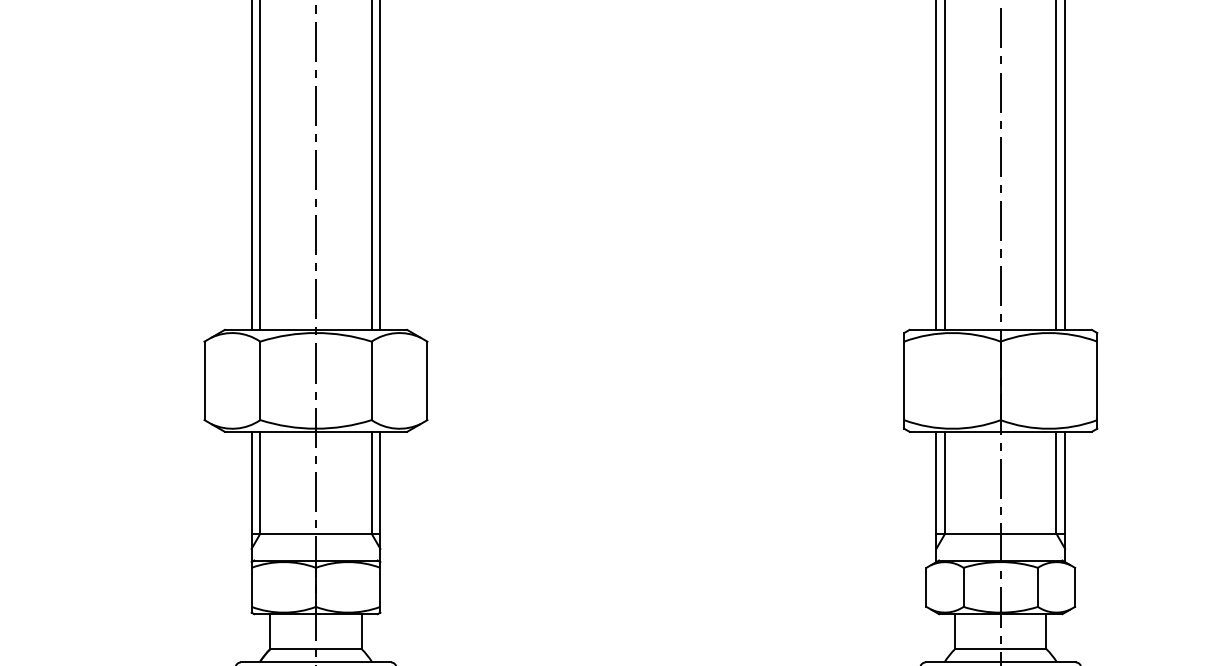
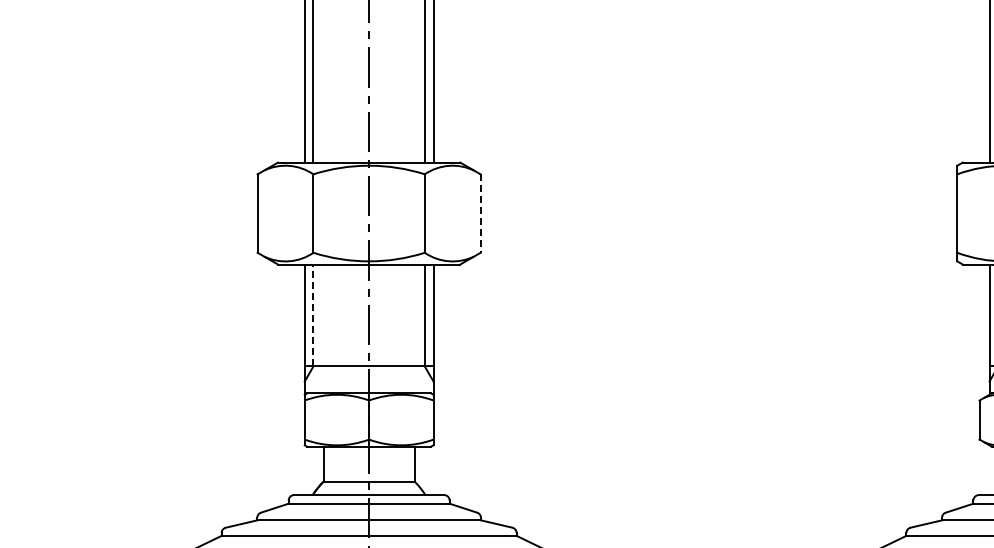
line: (427, 381) -> (480, 214), solid -> dashed
line: (260, 482) -> (313, 315), solid -> dashed

